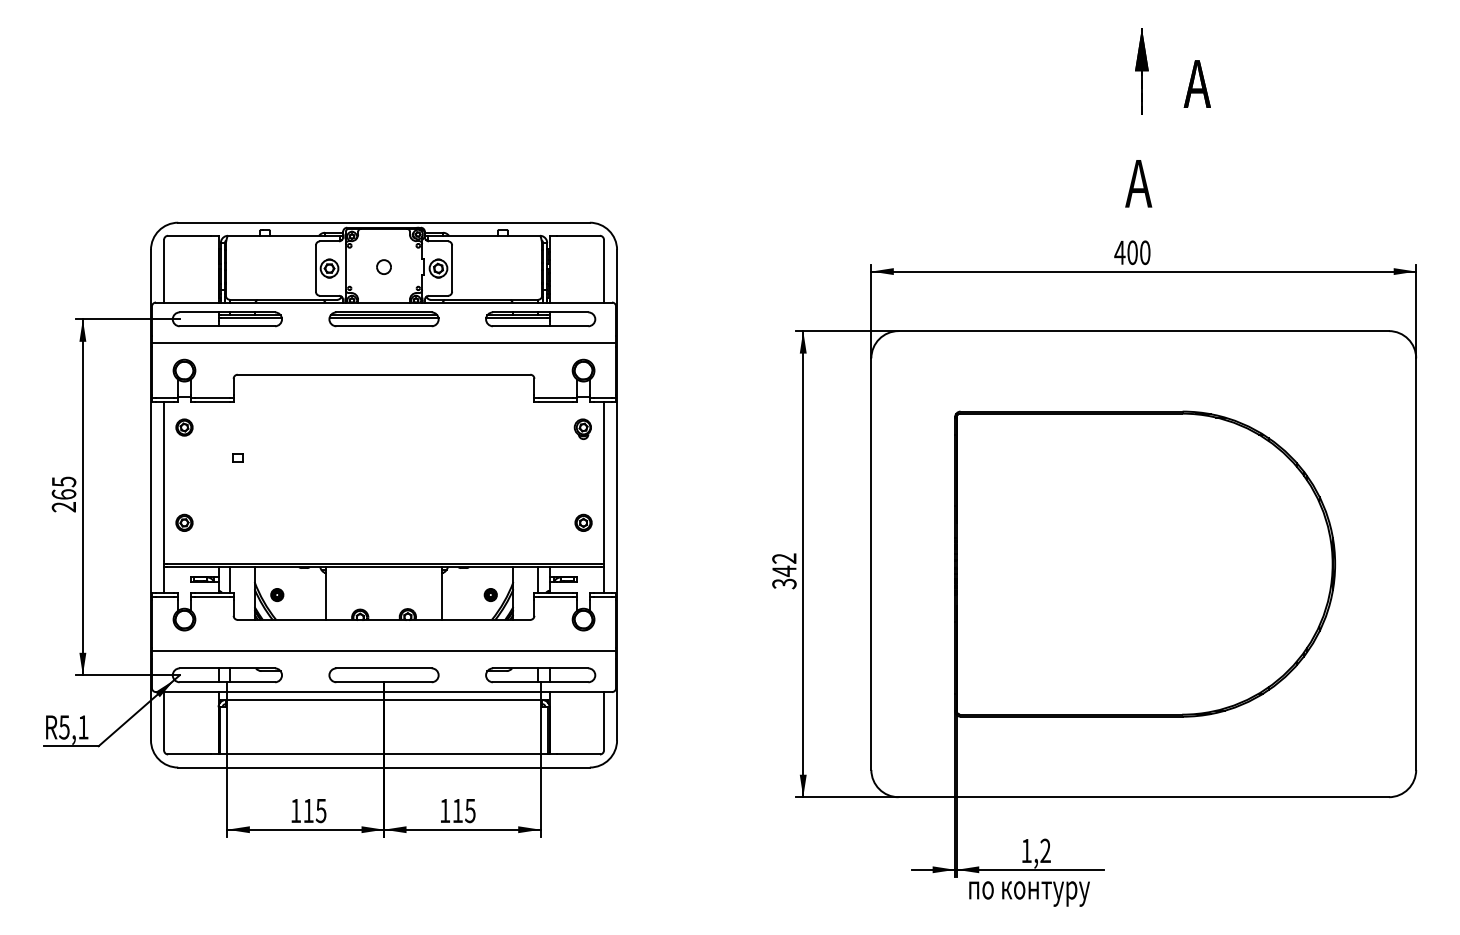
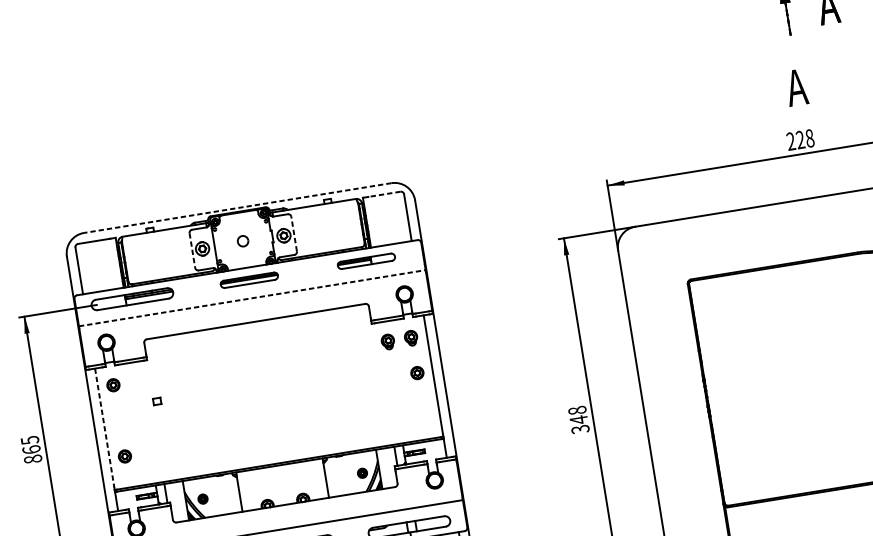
line: (384, 222) -> (238, 207), solid -> dashed
line: (578, 235) -> (384, 194), solid -> dashed
text: (1132, 252) -> (800, 139), 400 -> 228
line: (452, 268) -> (294, 233), solid -> dashed
line: (315, 269) -> (192, 251), solid -> dashed
part: (383, 319) -> (249, 280), size x0.7
part: (540, 319) -> (366, 261), size x0.7
line: (384, 343) -> (252, 298), solid -> dashed
part: (551, 428) -> (387, 341), added
line: (164, 481) -> (105, 427), solid -> dashed
text: (63, 506) -> (32, 458), 265 -> 865
part: (583, 522) -> (417, 372), moved
text: (784, 558) -> (577, 410), 342 -> 348

